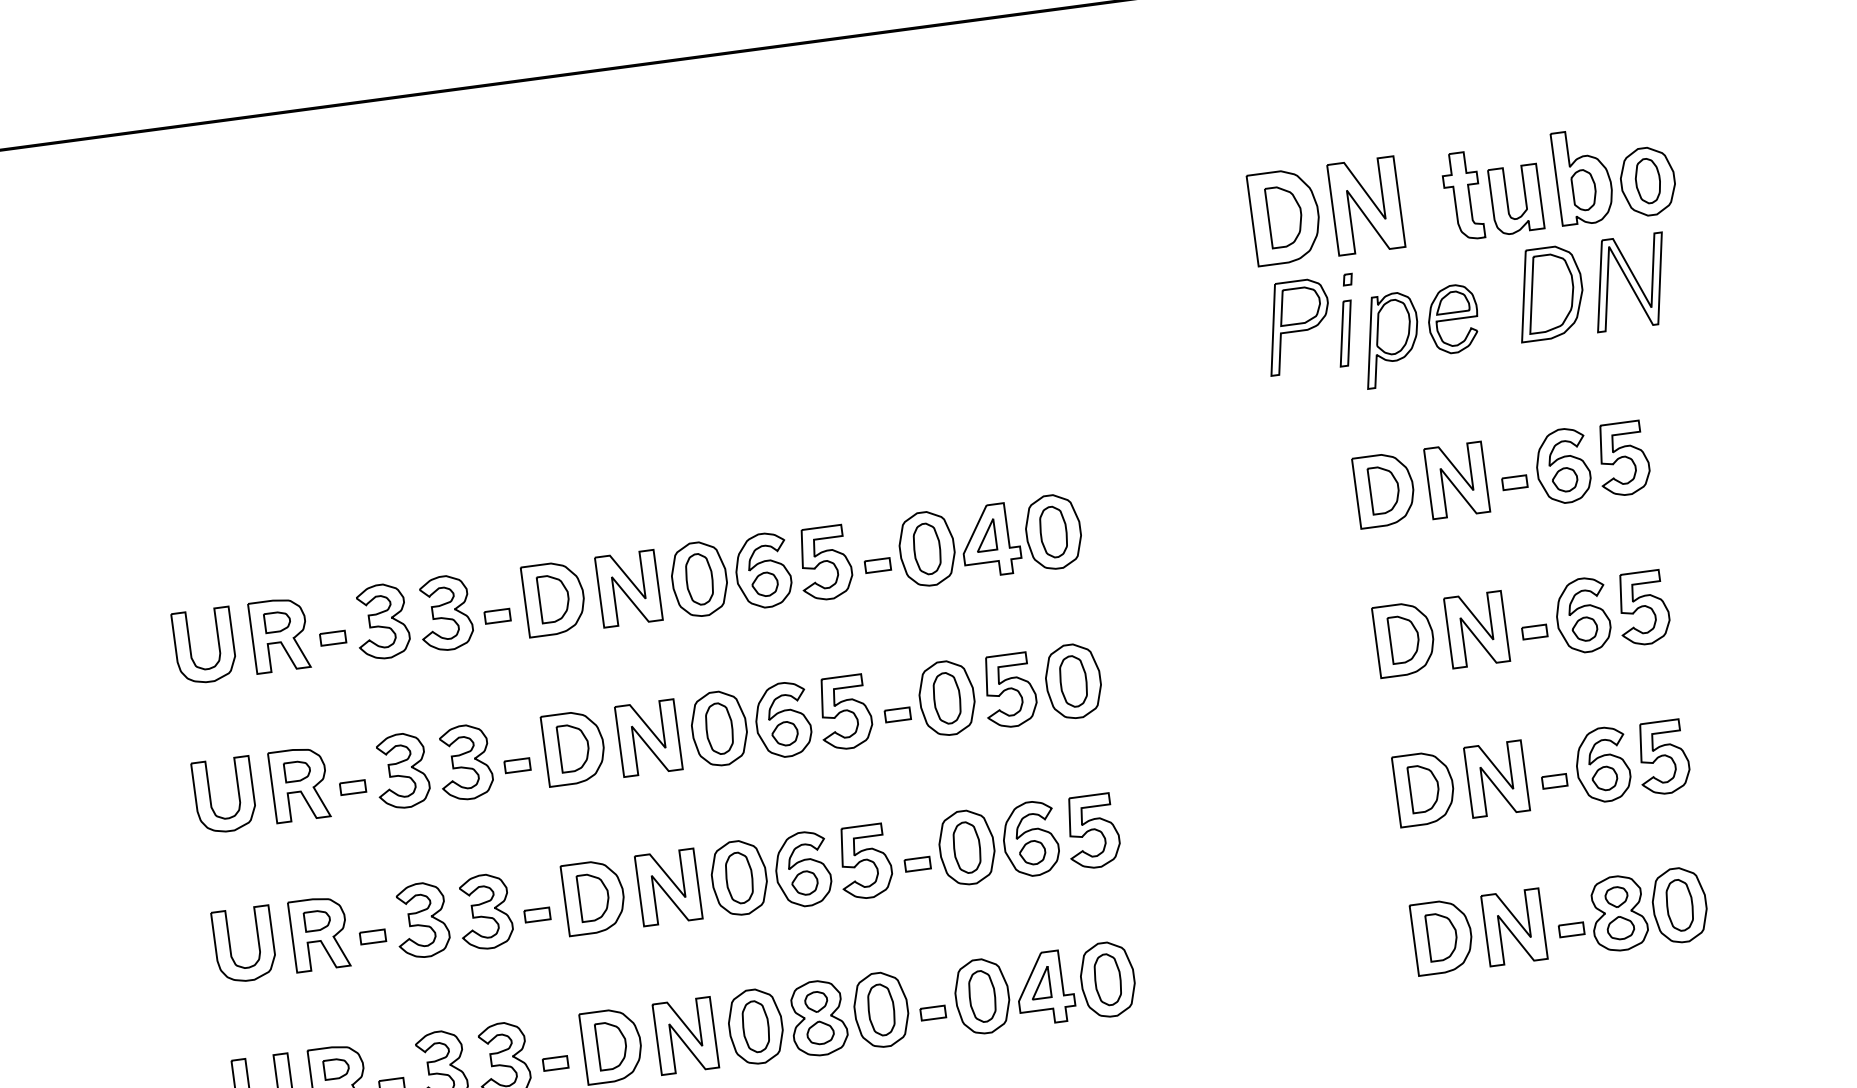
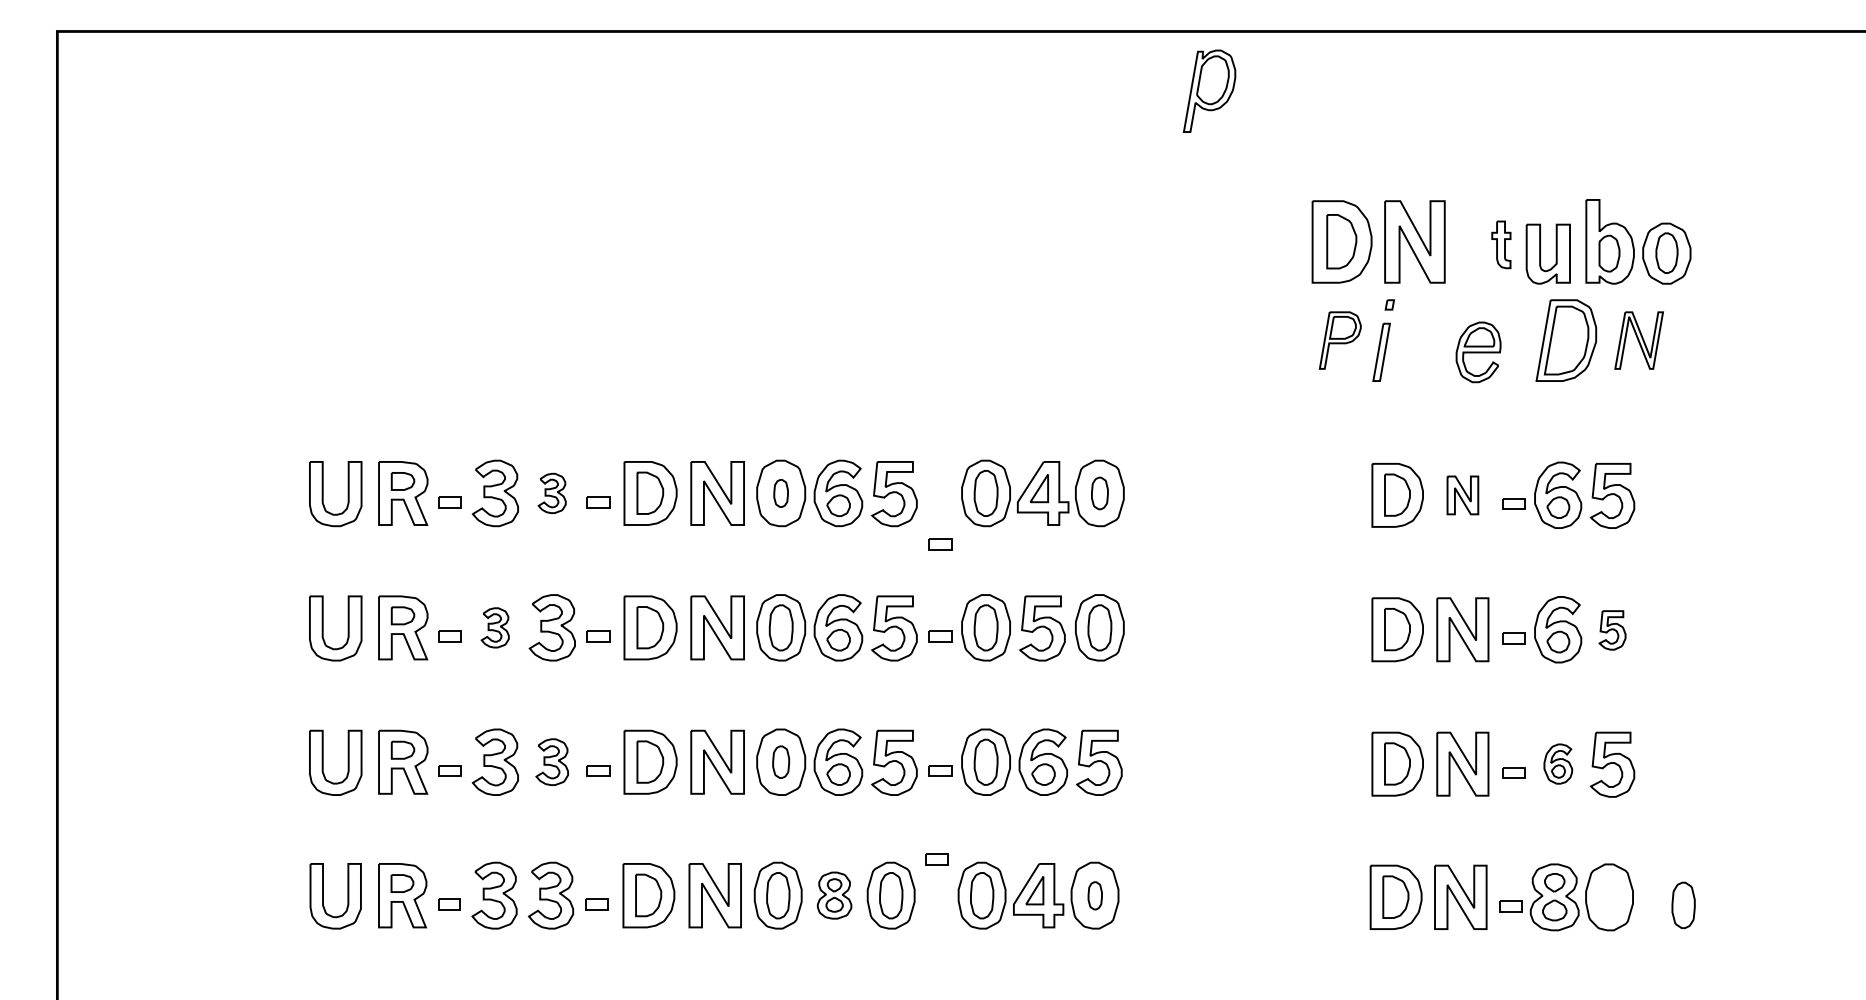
part: (1462, 195) -> (1501, 244), size x0.6
part: (1630, 282) -> (1639, 340), size x0.7
part: (1298, 326) -> (1340, 340), size x0.7
part: (1390, 339) -> (1209, 90), moved
part: (1456, 480) -> (1462, 495), size x0.6
part: (1053, 532) -> (1099, 493), size x0.7
part: (877, 565) -> (940, 544), moved
part: (698, 579) -> (780, 493), size x0.6
part: (1643, 608) -> (1612, 630), size x0.6
part: (444, 613) -> (551, 493), size x0.6
part: (1603, 764) -> (1558, 763), size x0.6
part: (400, 770) -> (494, 627), size x0.6
part: (738, 877) -> (780, 761), size x0.7
part: (1679, 904) -> (1683, 904), moved
part: (484, 911) -> (551, 761), size x0.7
part: (1108, 979) -> (1095, 895), size x0.6
part: (932, 1013) -> (936, 859), moved
part: (818, 1018) -> (834, 895), size x0.7

